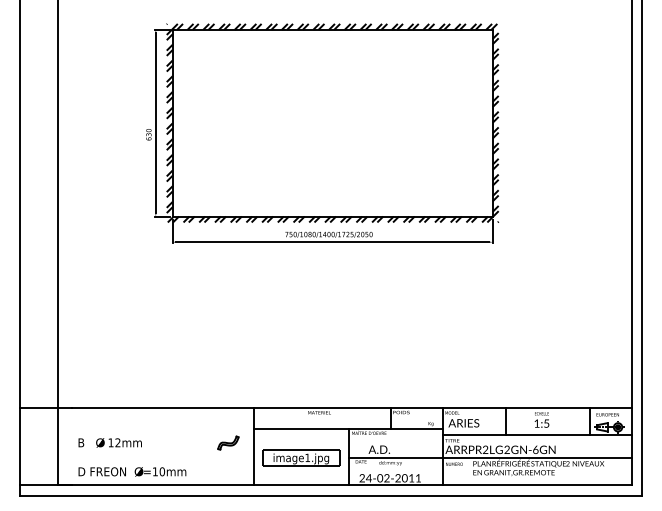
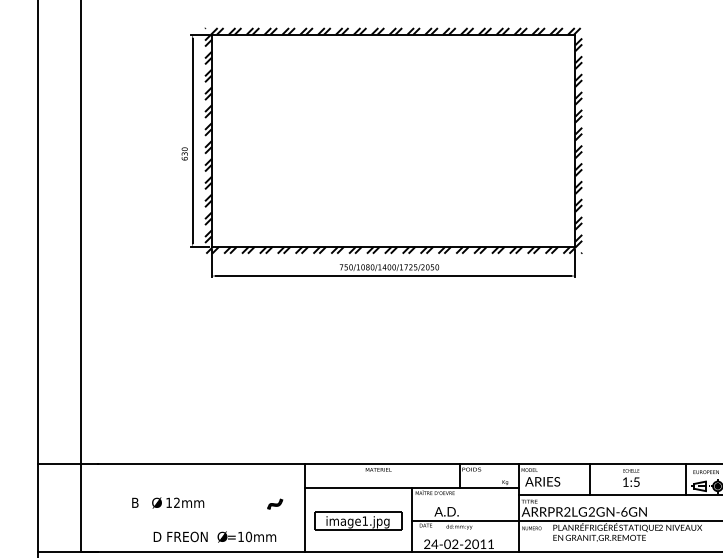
text: (109, 442) -> (167, 502), moved
part: (228, 442) -> (275, 503), size x0.6
text: (132, 471) -> (215, 536), moved

